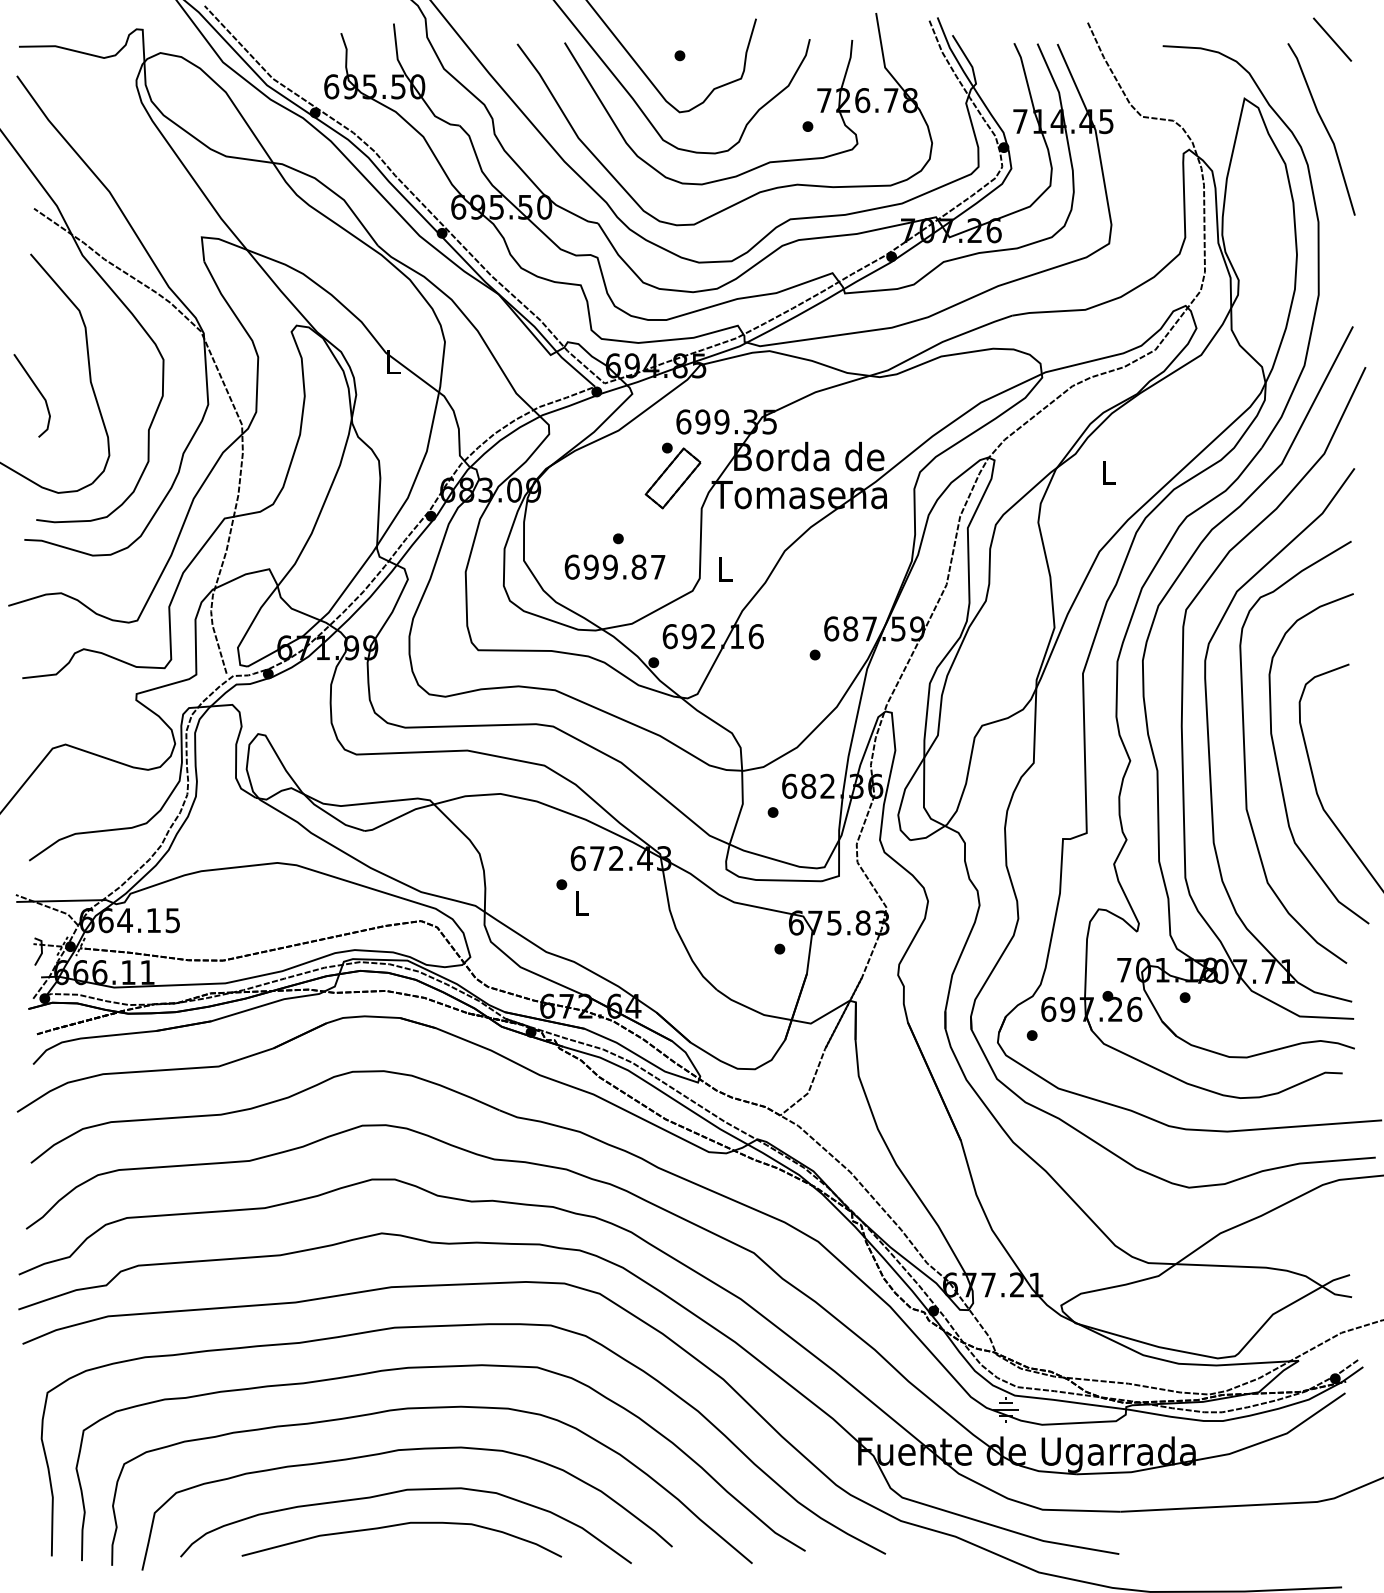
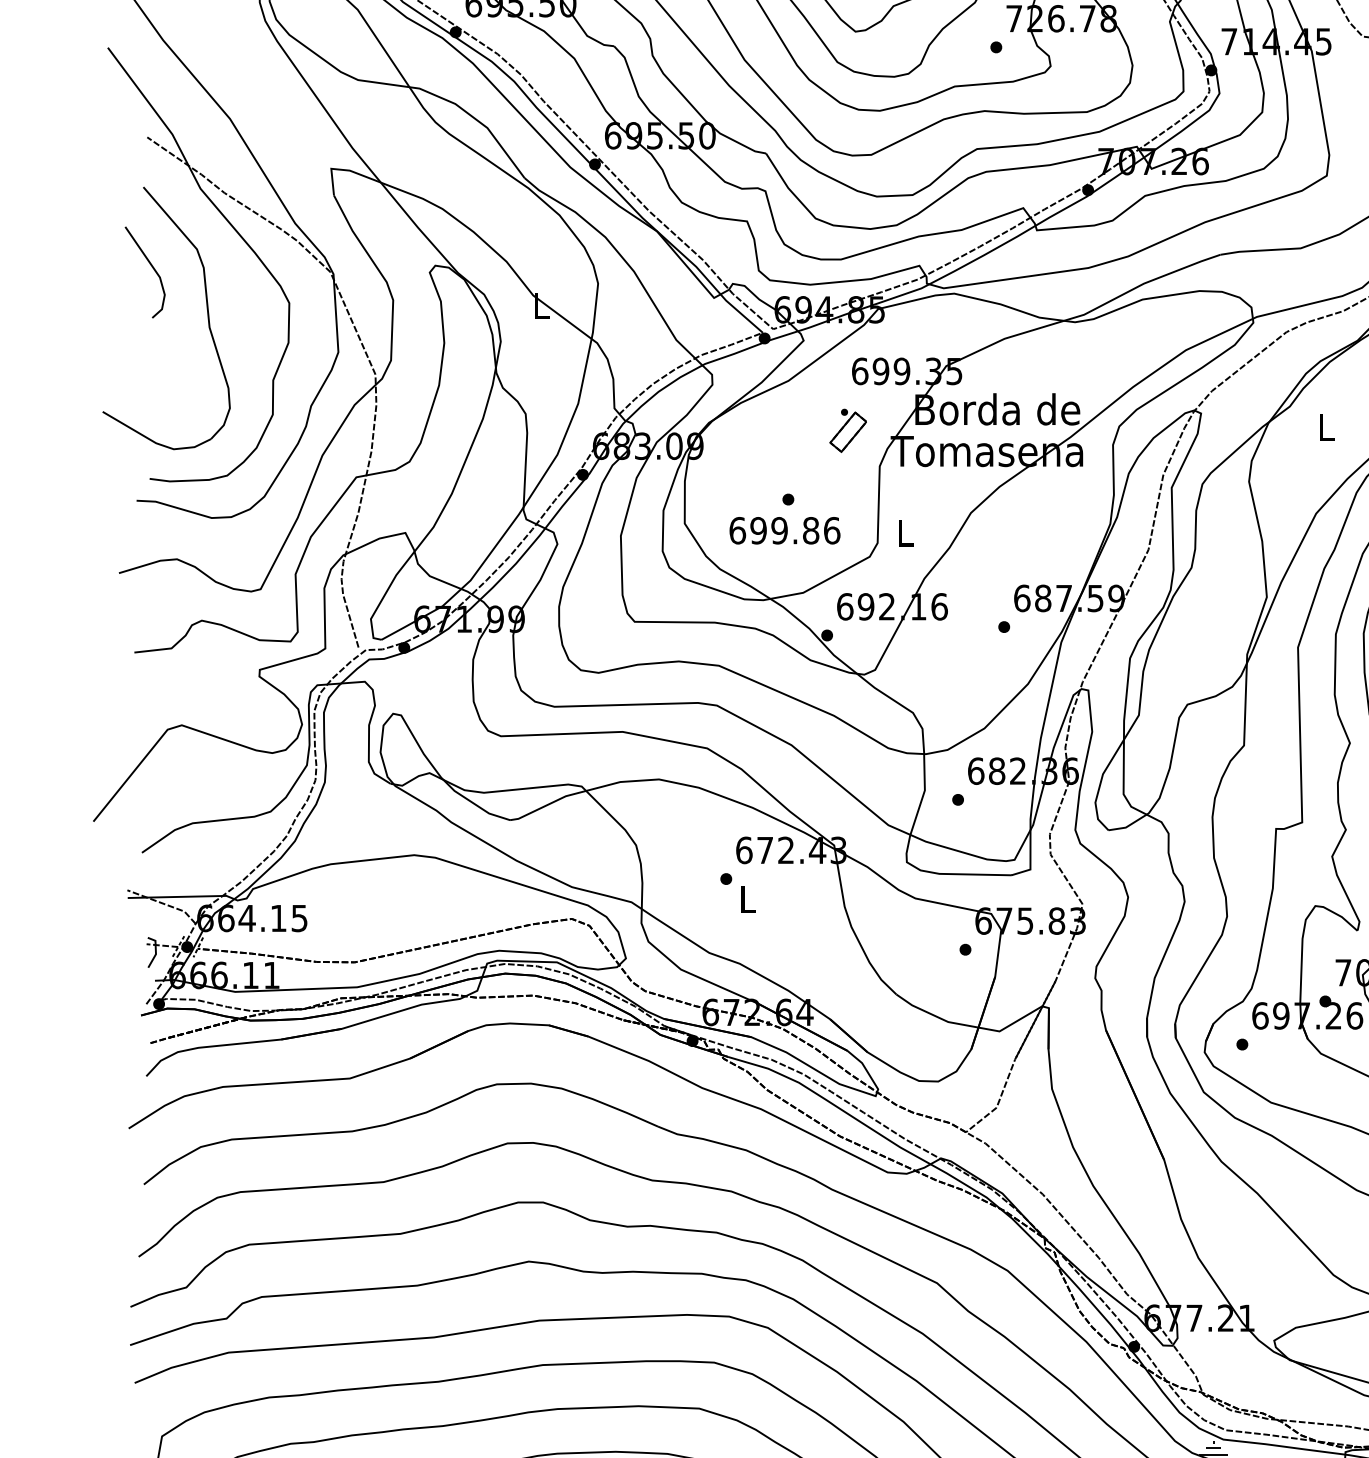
line: (37, 390) -> (151, 266), moved
part: (672, 475) -> (847, 430), size x0.6
text: (657, 566) -> (831, 529), 699.87 -> 699.86

